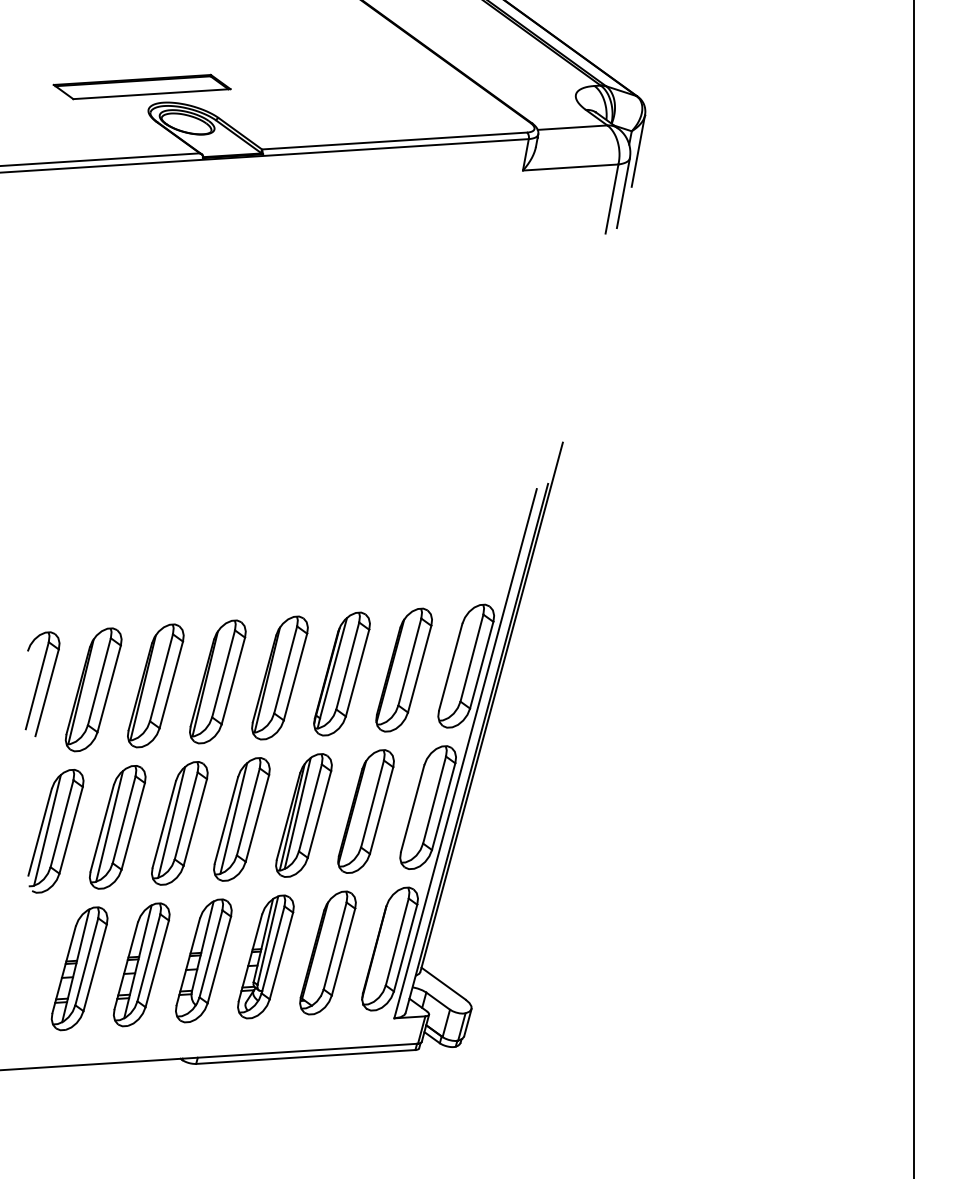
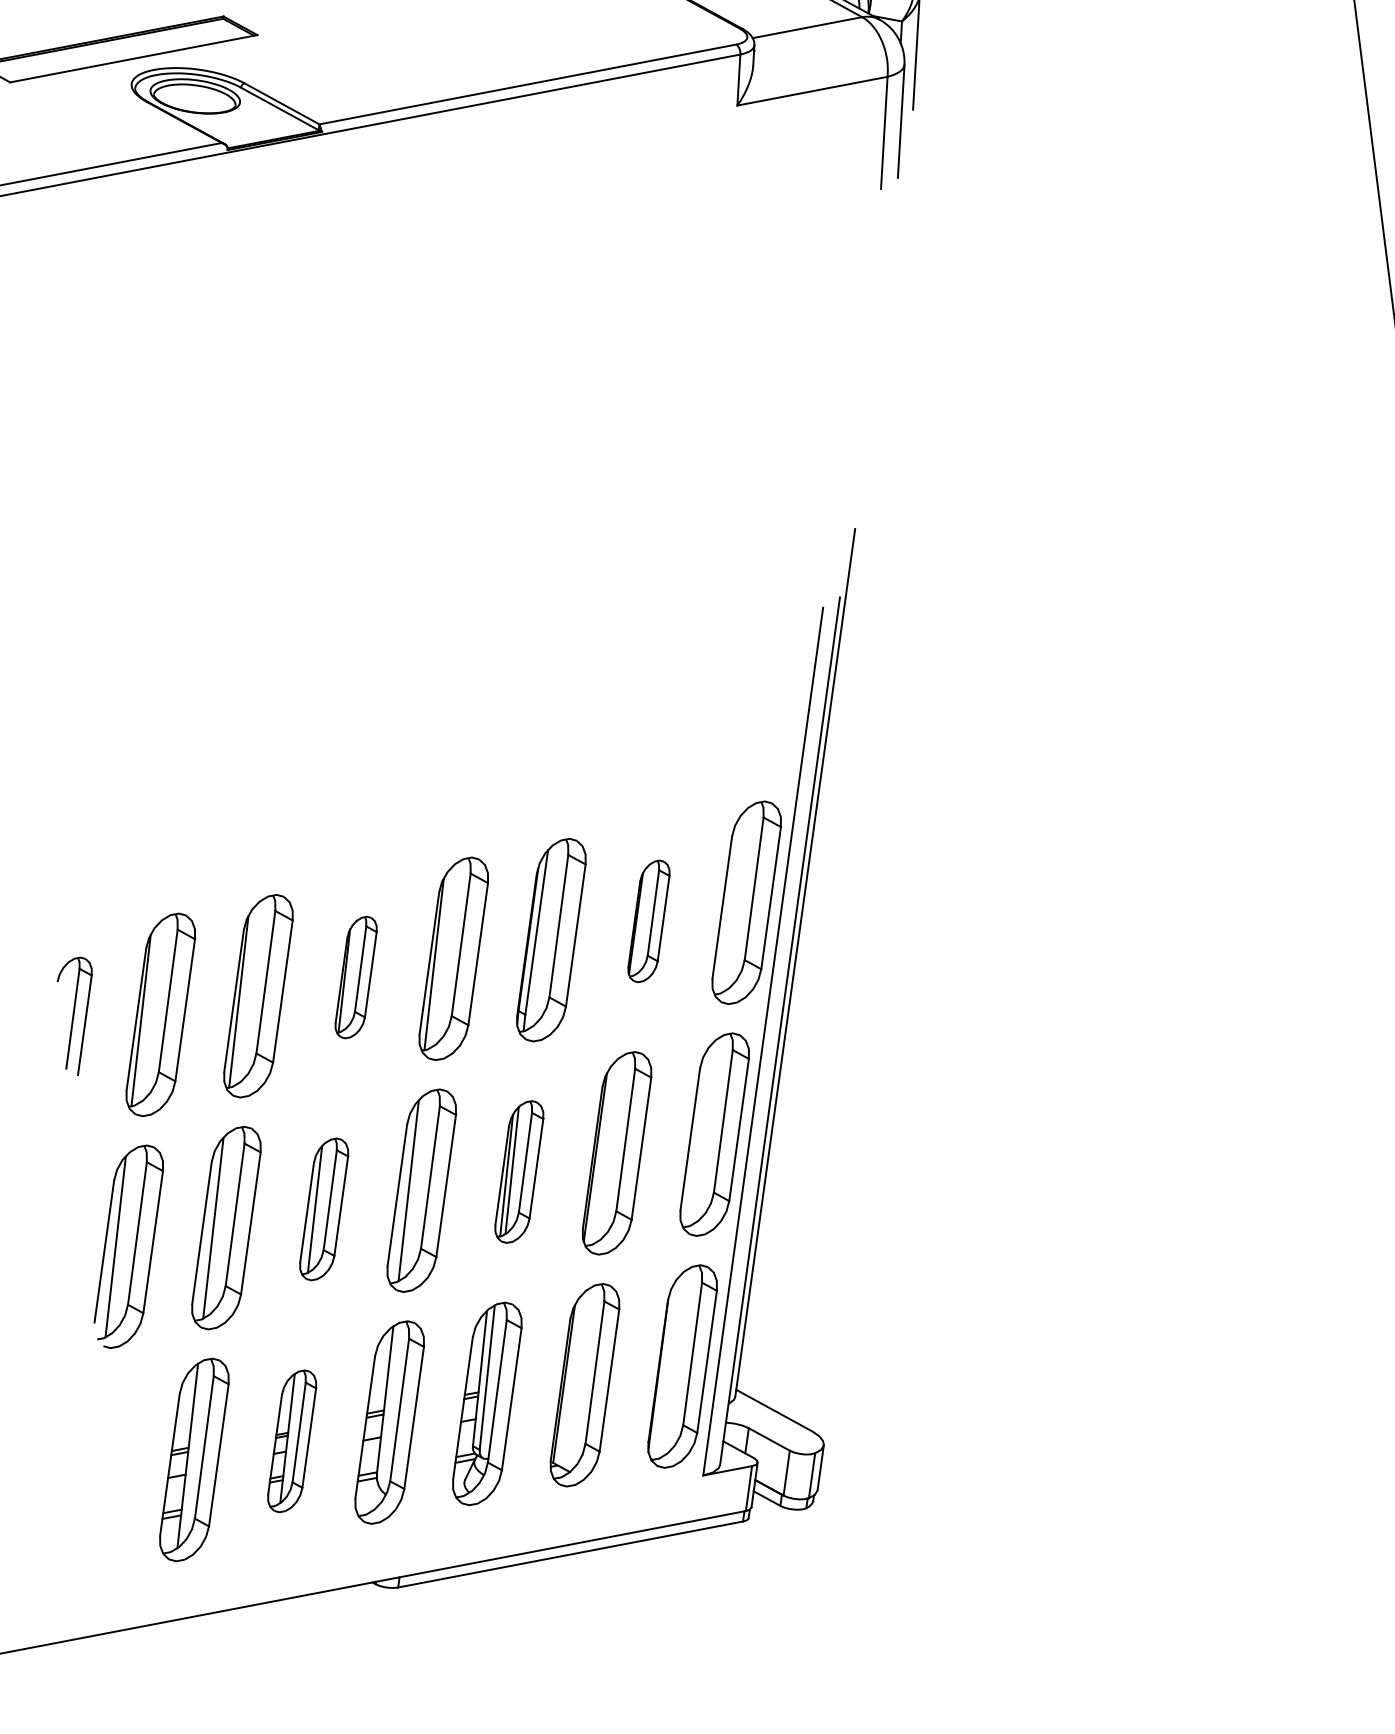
part: (403, 669) -> (647, 920), size x0.6
part: (217, 681) -> (355, 976), size x0.6
part: (42, 684) -> (78, 1016), size x0.7
part: (303, 815) -> (518, 1172), size x0.7
part: (179, 823) -> (323, 1209), size x0.7
part: (141, 964) -> (291, 1440), size x0.7

